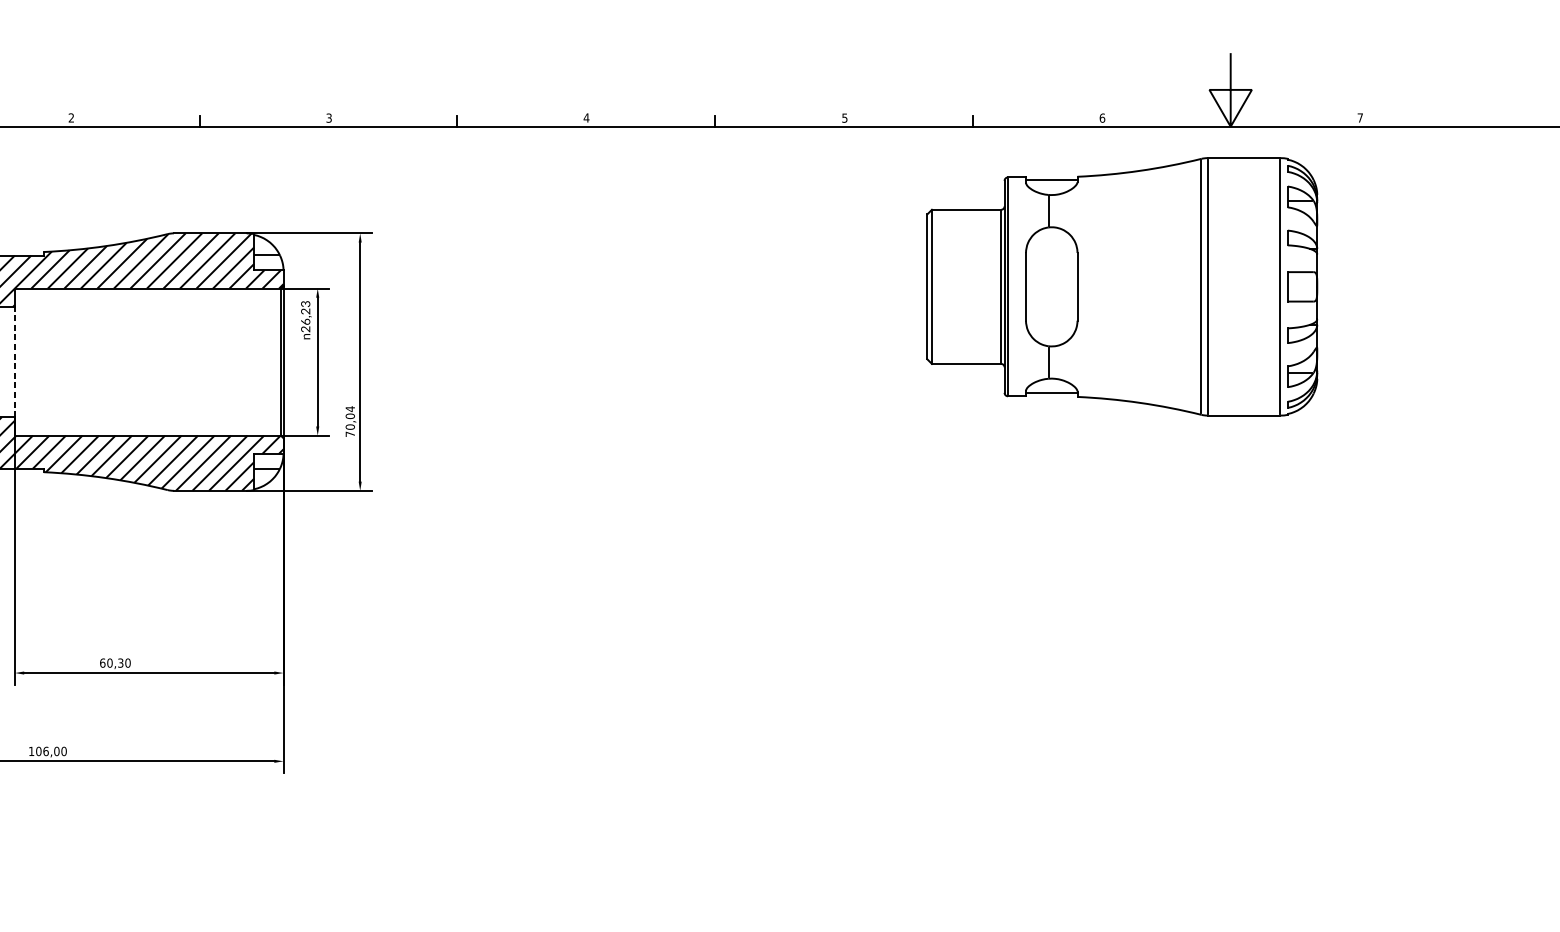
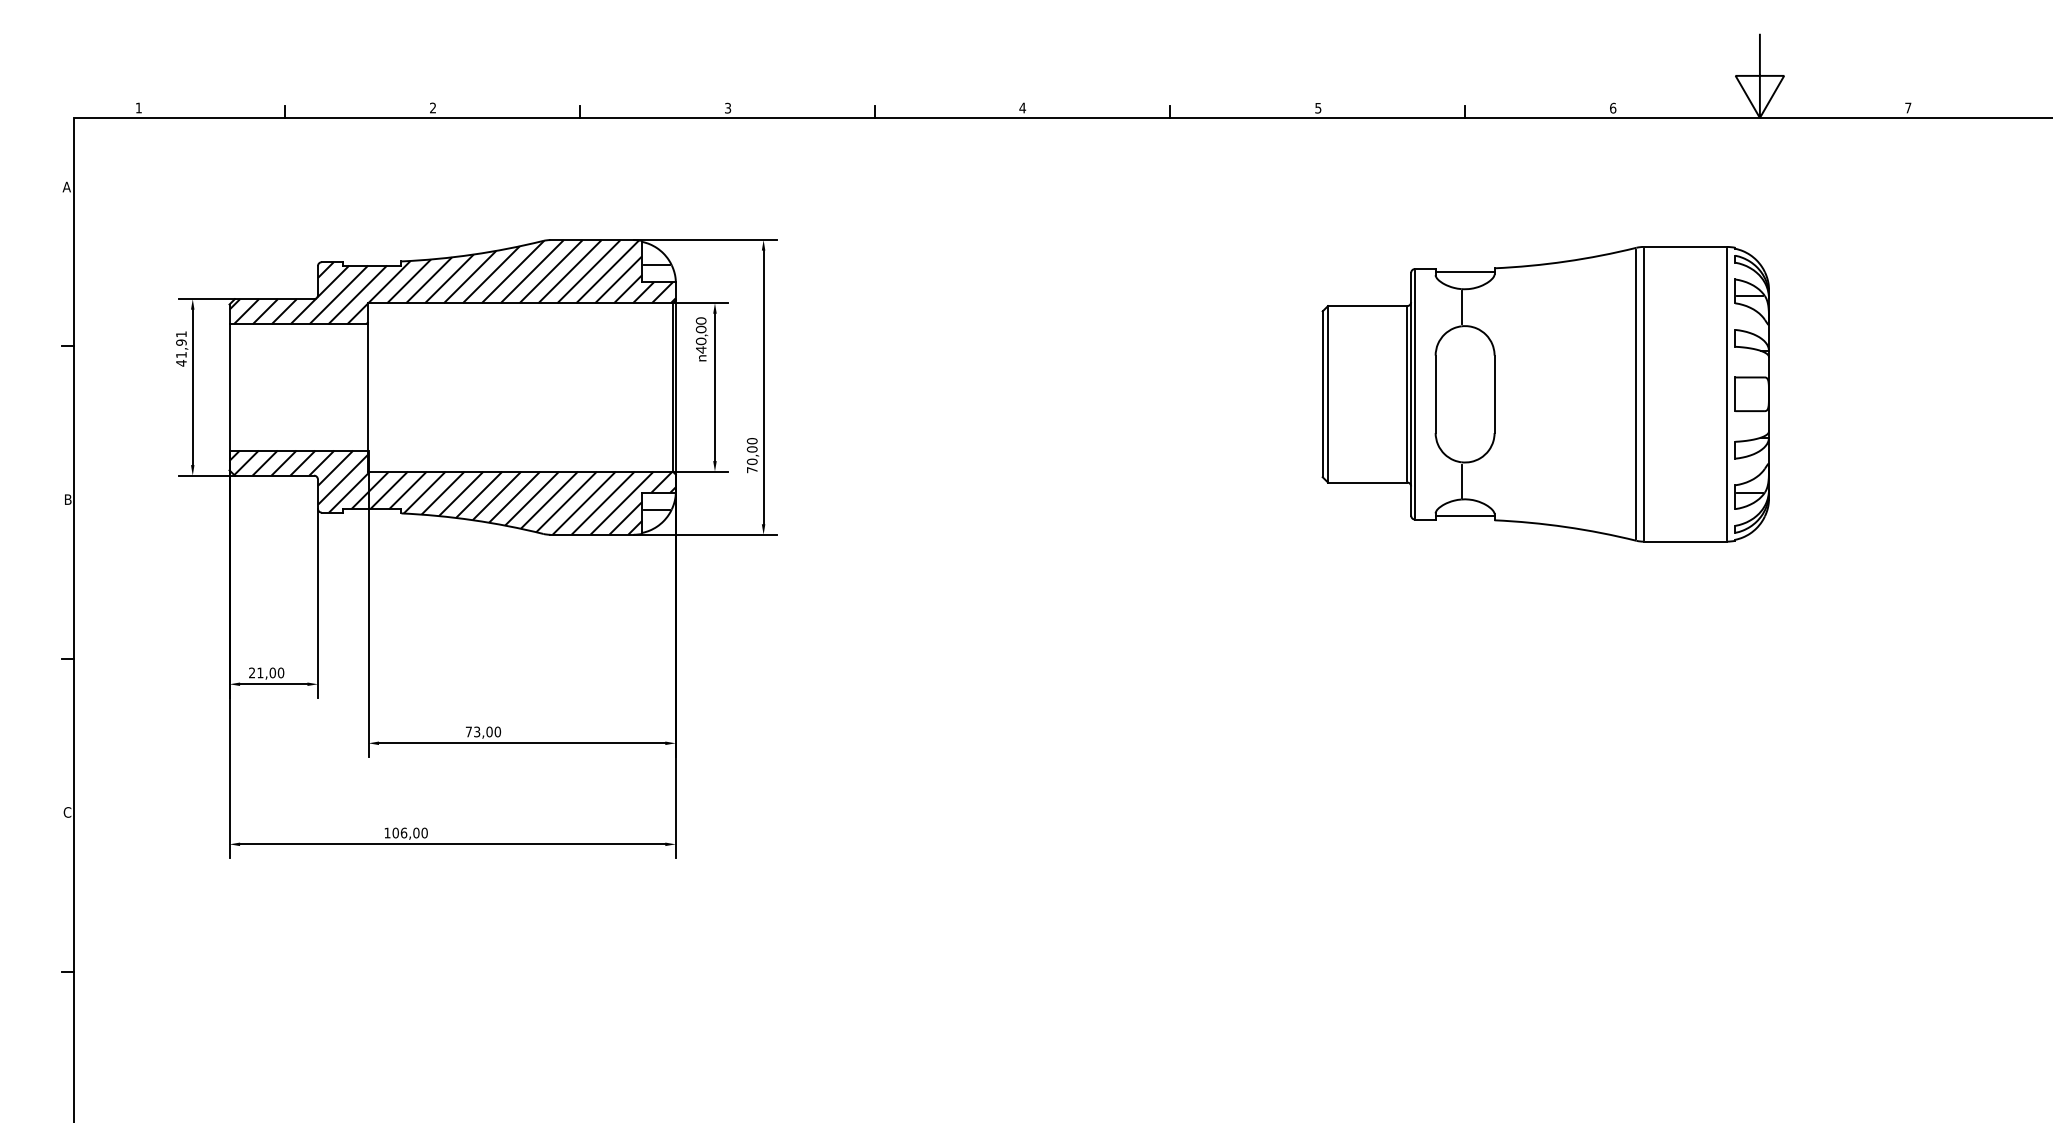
part: (1121, 287) -> (1545, 394), moved
text: (305, 316) -> (700, 335), 26,23 -> 40,00
line: (15, 361) -> (368, 386), dashed -> solid
text: (349, 408) -> (751, 440), 70,04 -> 70,00
text: (111, 662) -> (478, 731), 60,30 -> 73,00

